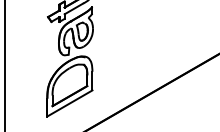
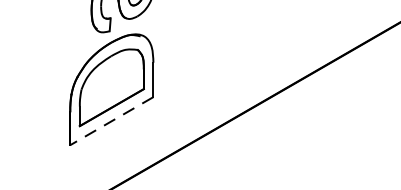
line: (69, 103) -> (111, 121), solid -> dashed

